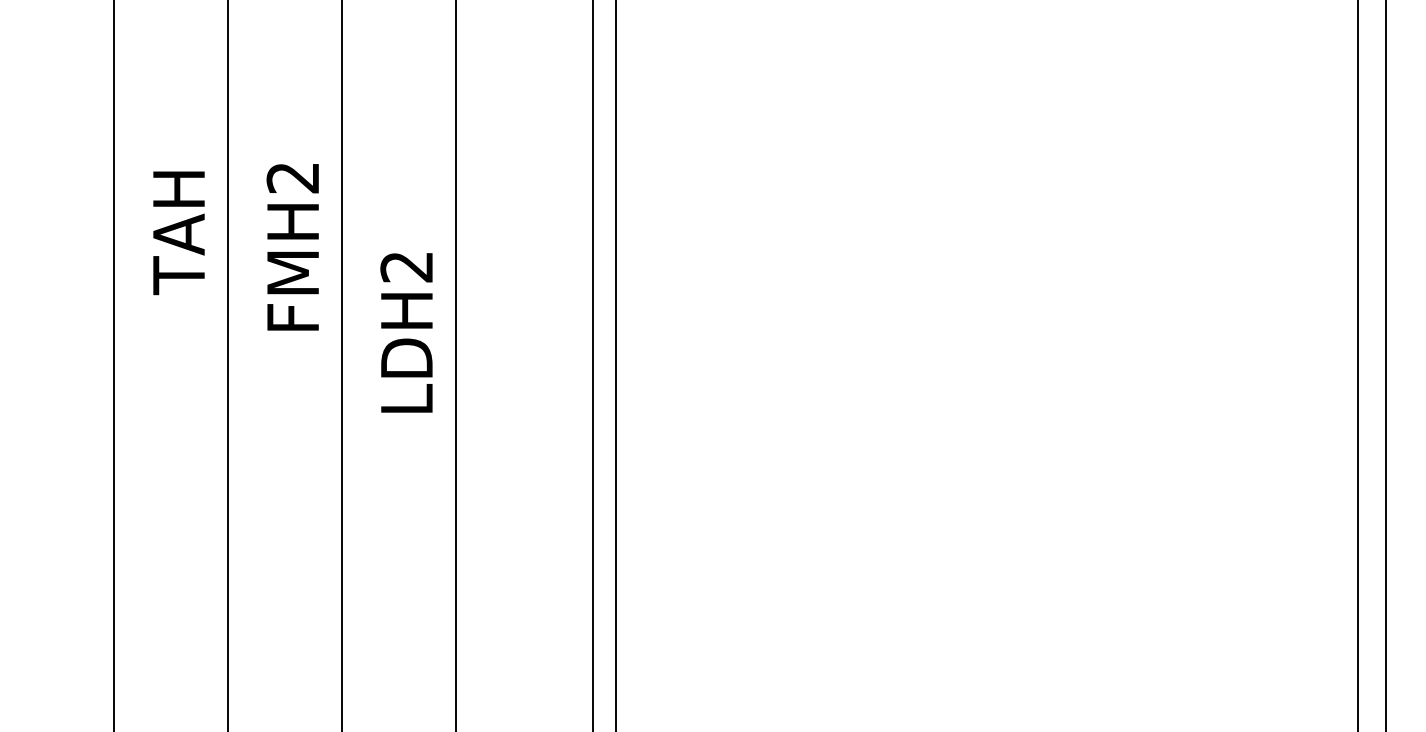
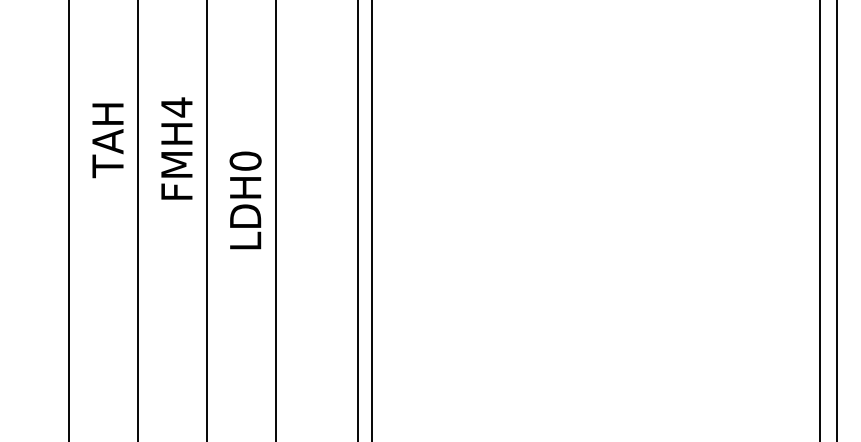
text: (292, 178) -> (176, 107), FMH2 -> FMH4
text: (406, 265) -> (245, 160), LDH2 -> LDH0

